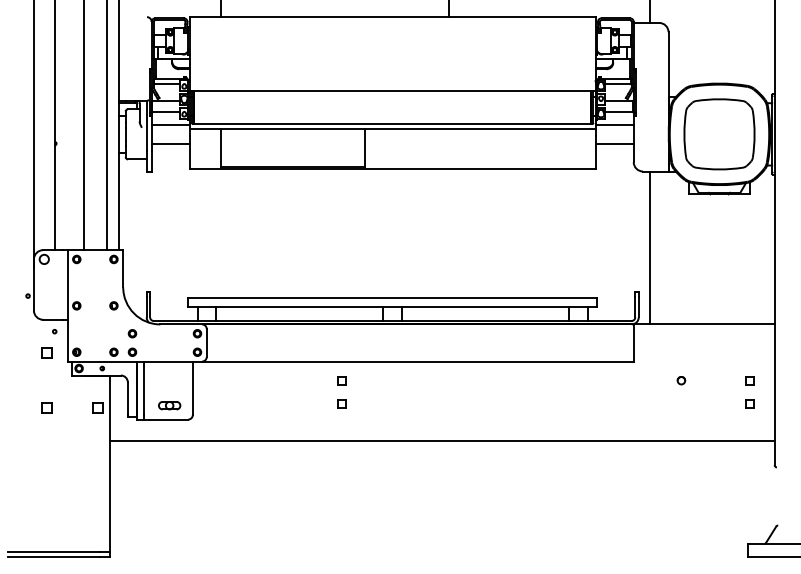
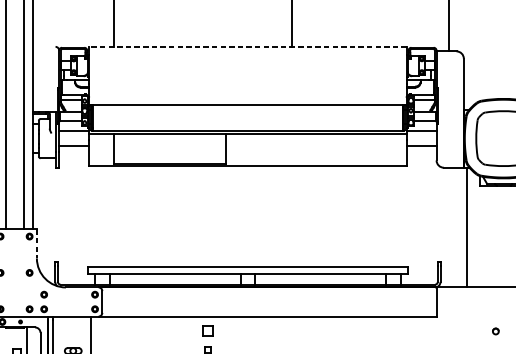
line: (392, 17) -> (247, 47), solid -> dashed
line: (650, 247) -> (467, 227), moved
line: (123, 268) -> (37, 243), solid -> dashed
part: (341, 380) -> (207, 331), size x1.6
part: (681, 380) -> (495, 331), moved

